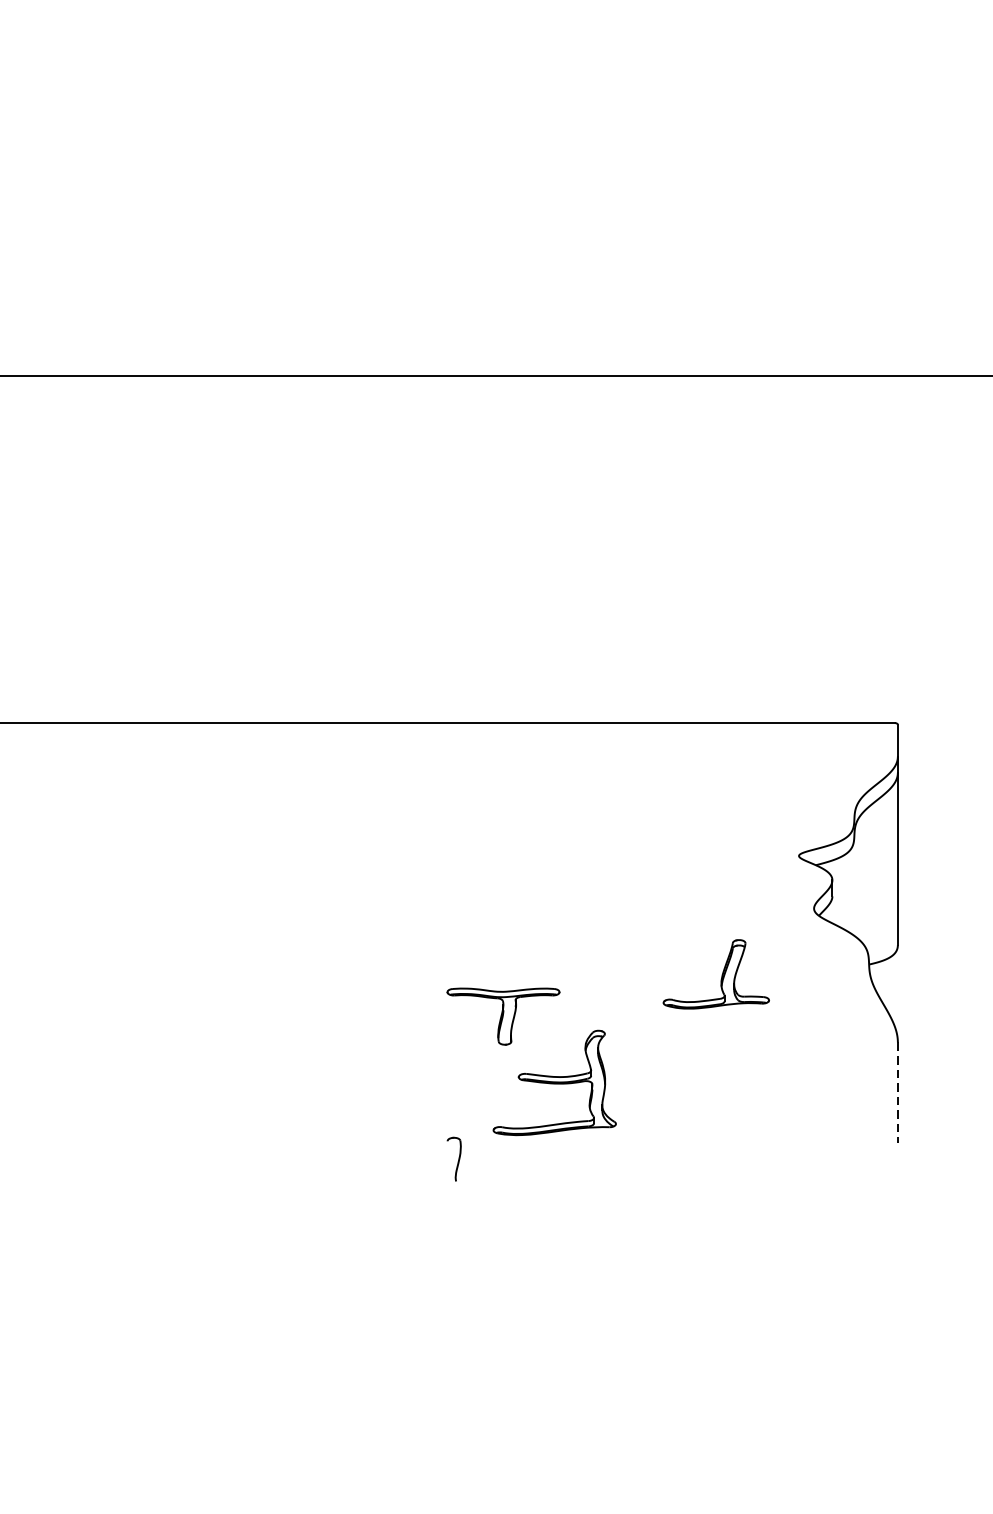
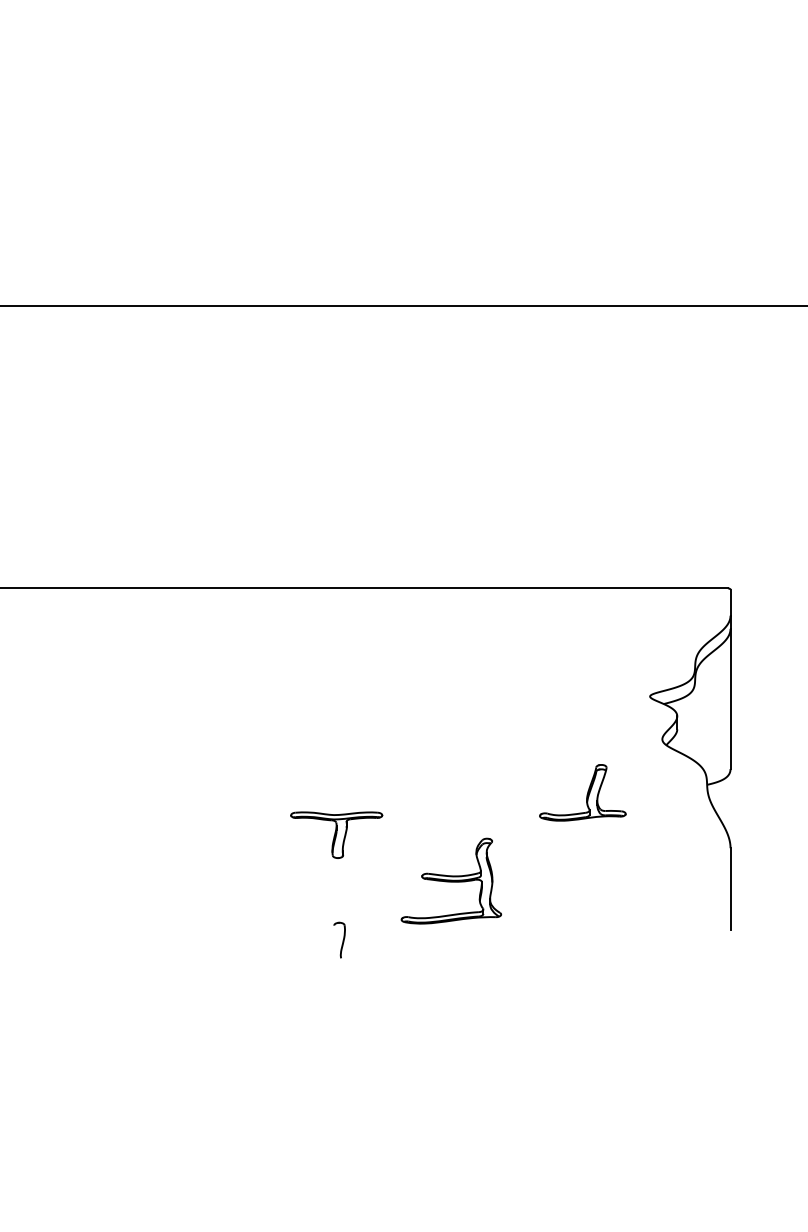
part: (503, 1015) -> (336, 834), moved
line: (897, 1093) -> (730, 889), dashed -> solid
part: (454, 1158) -> (339, 939), moved

